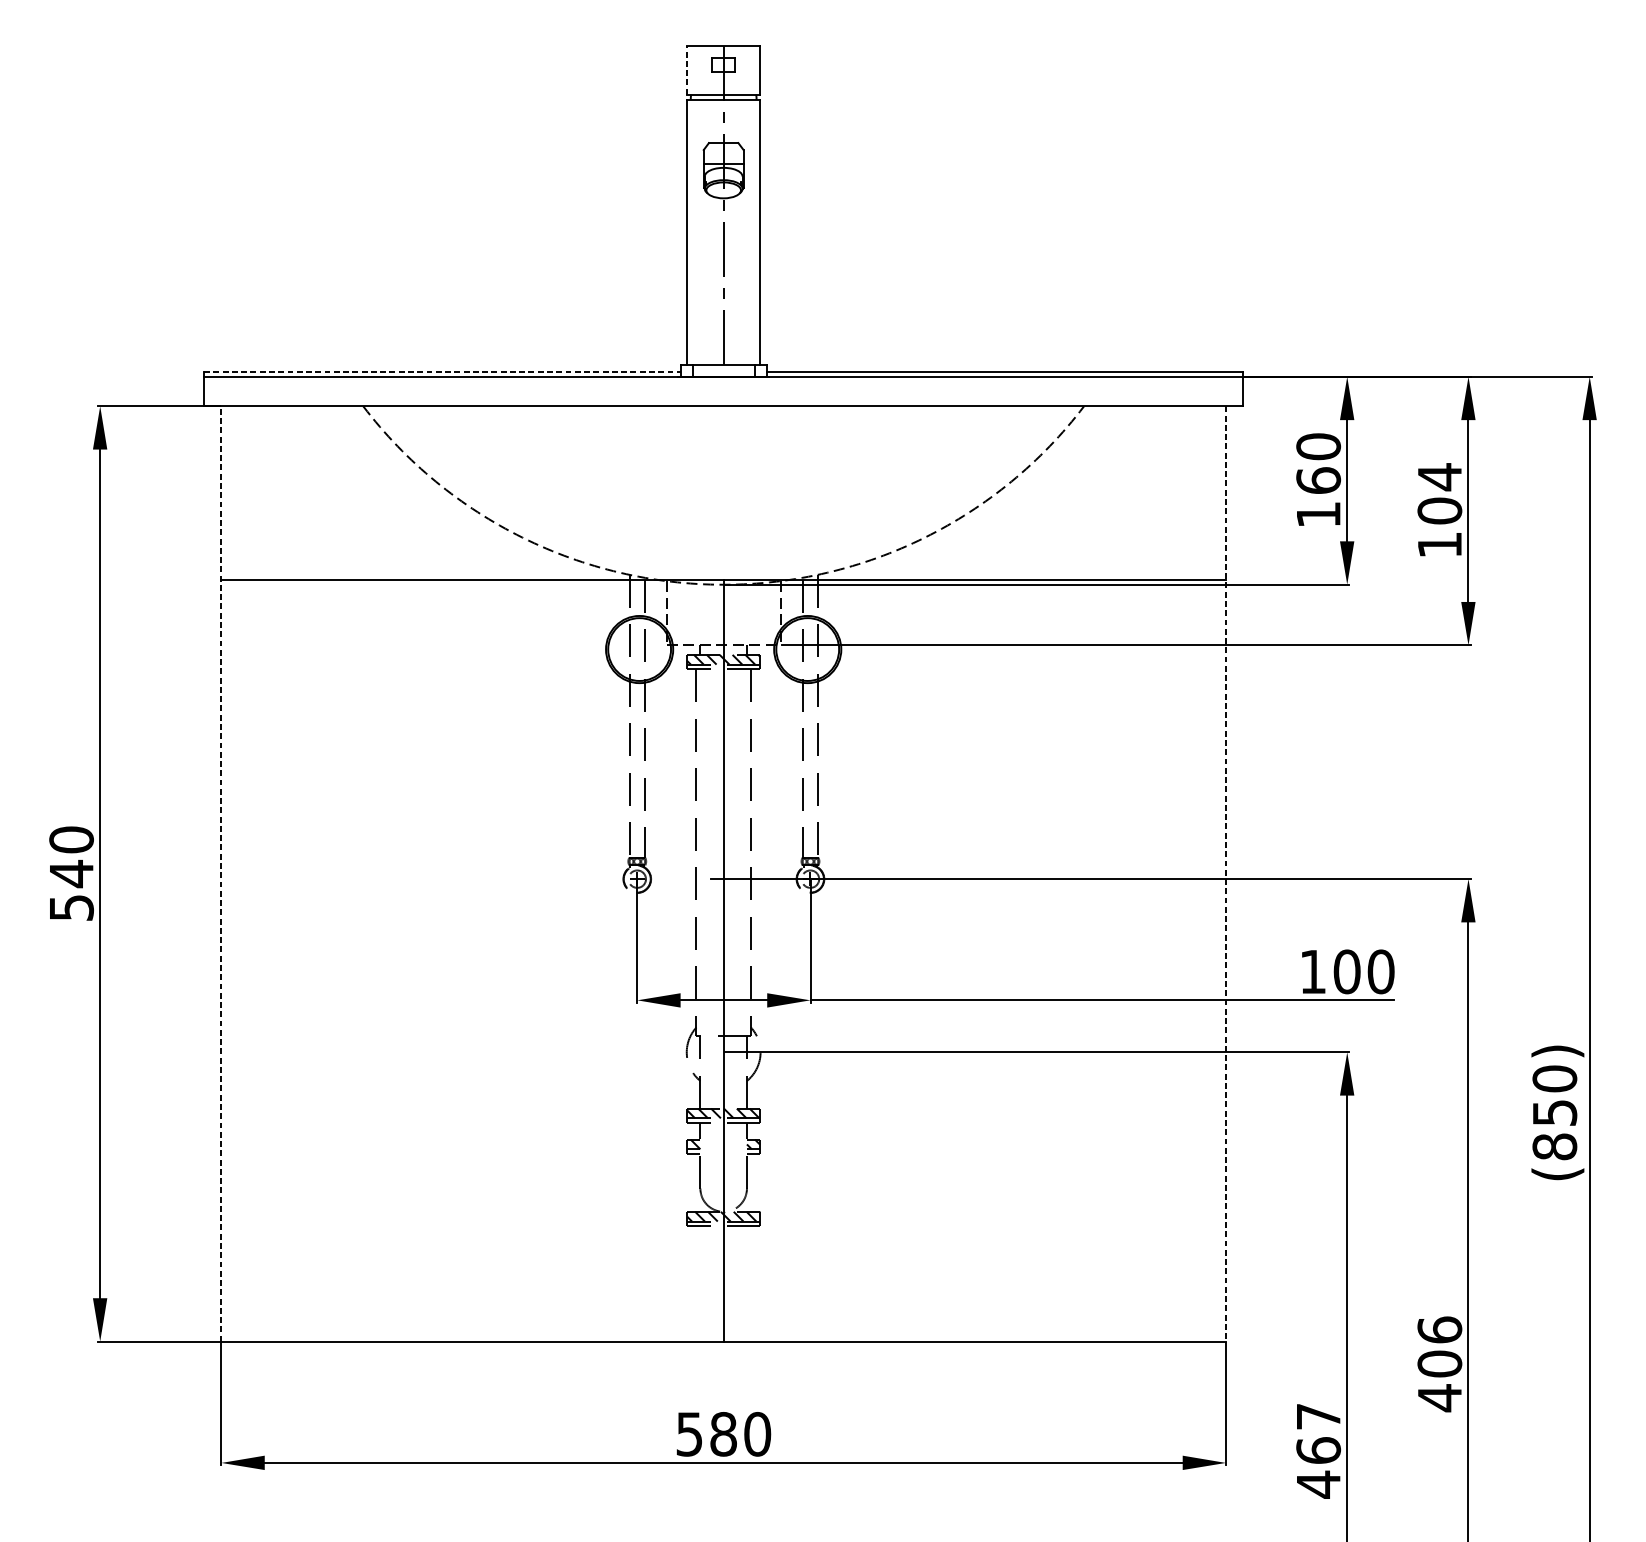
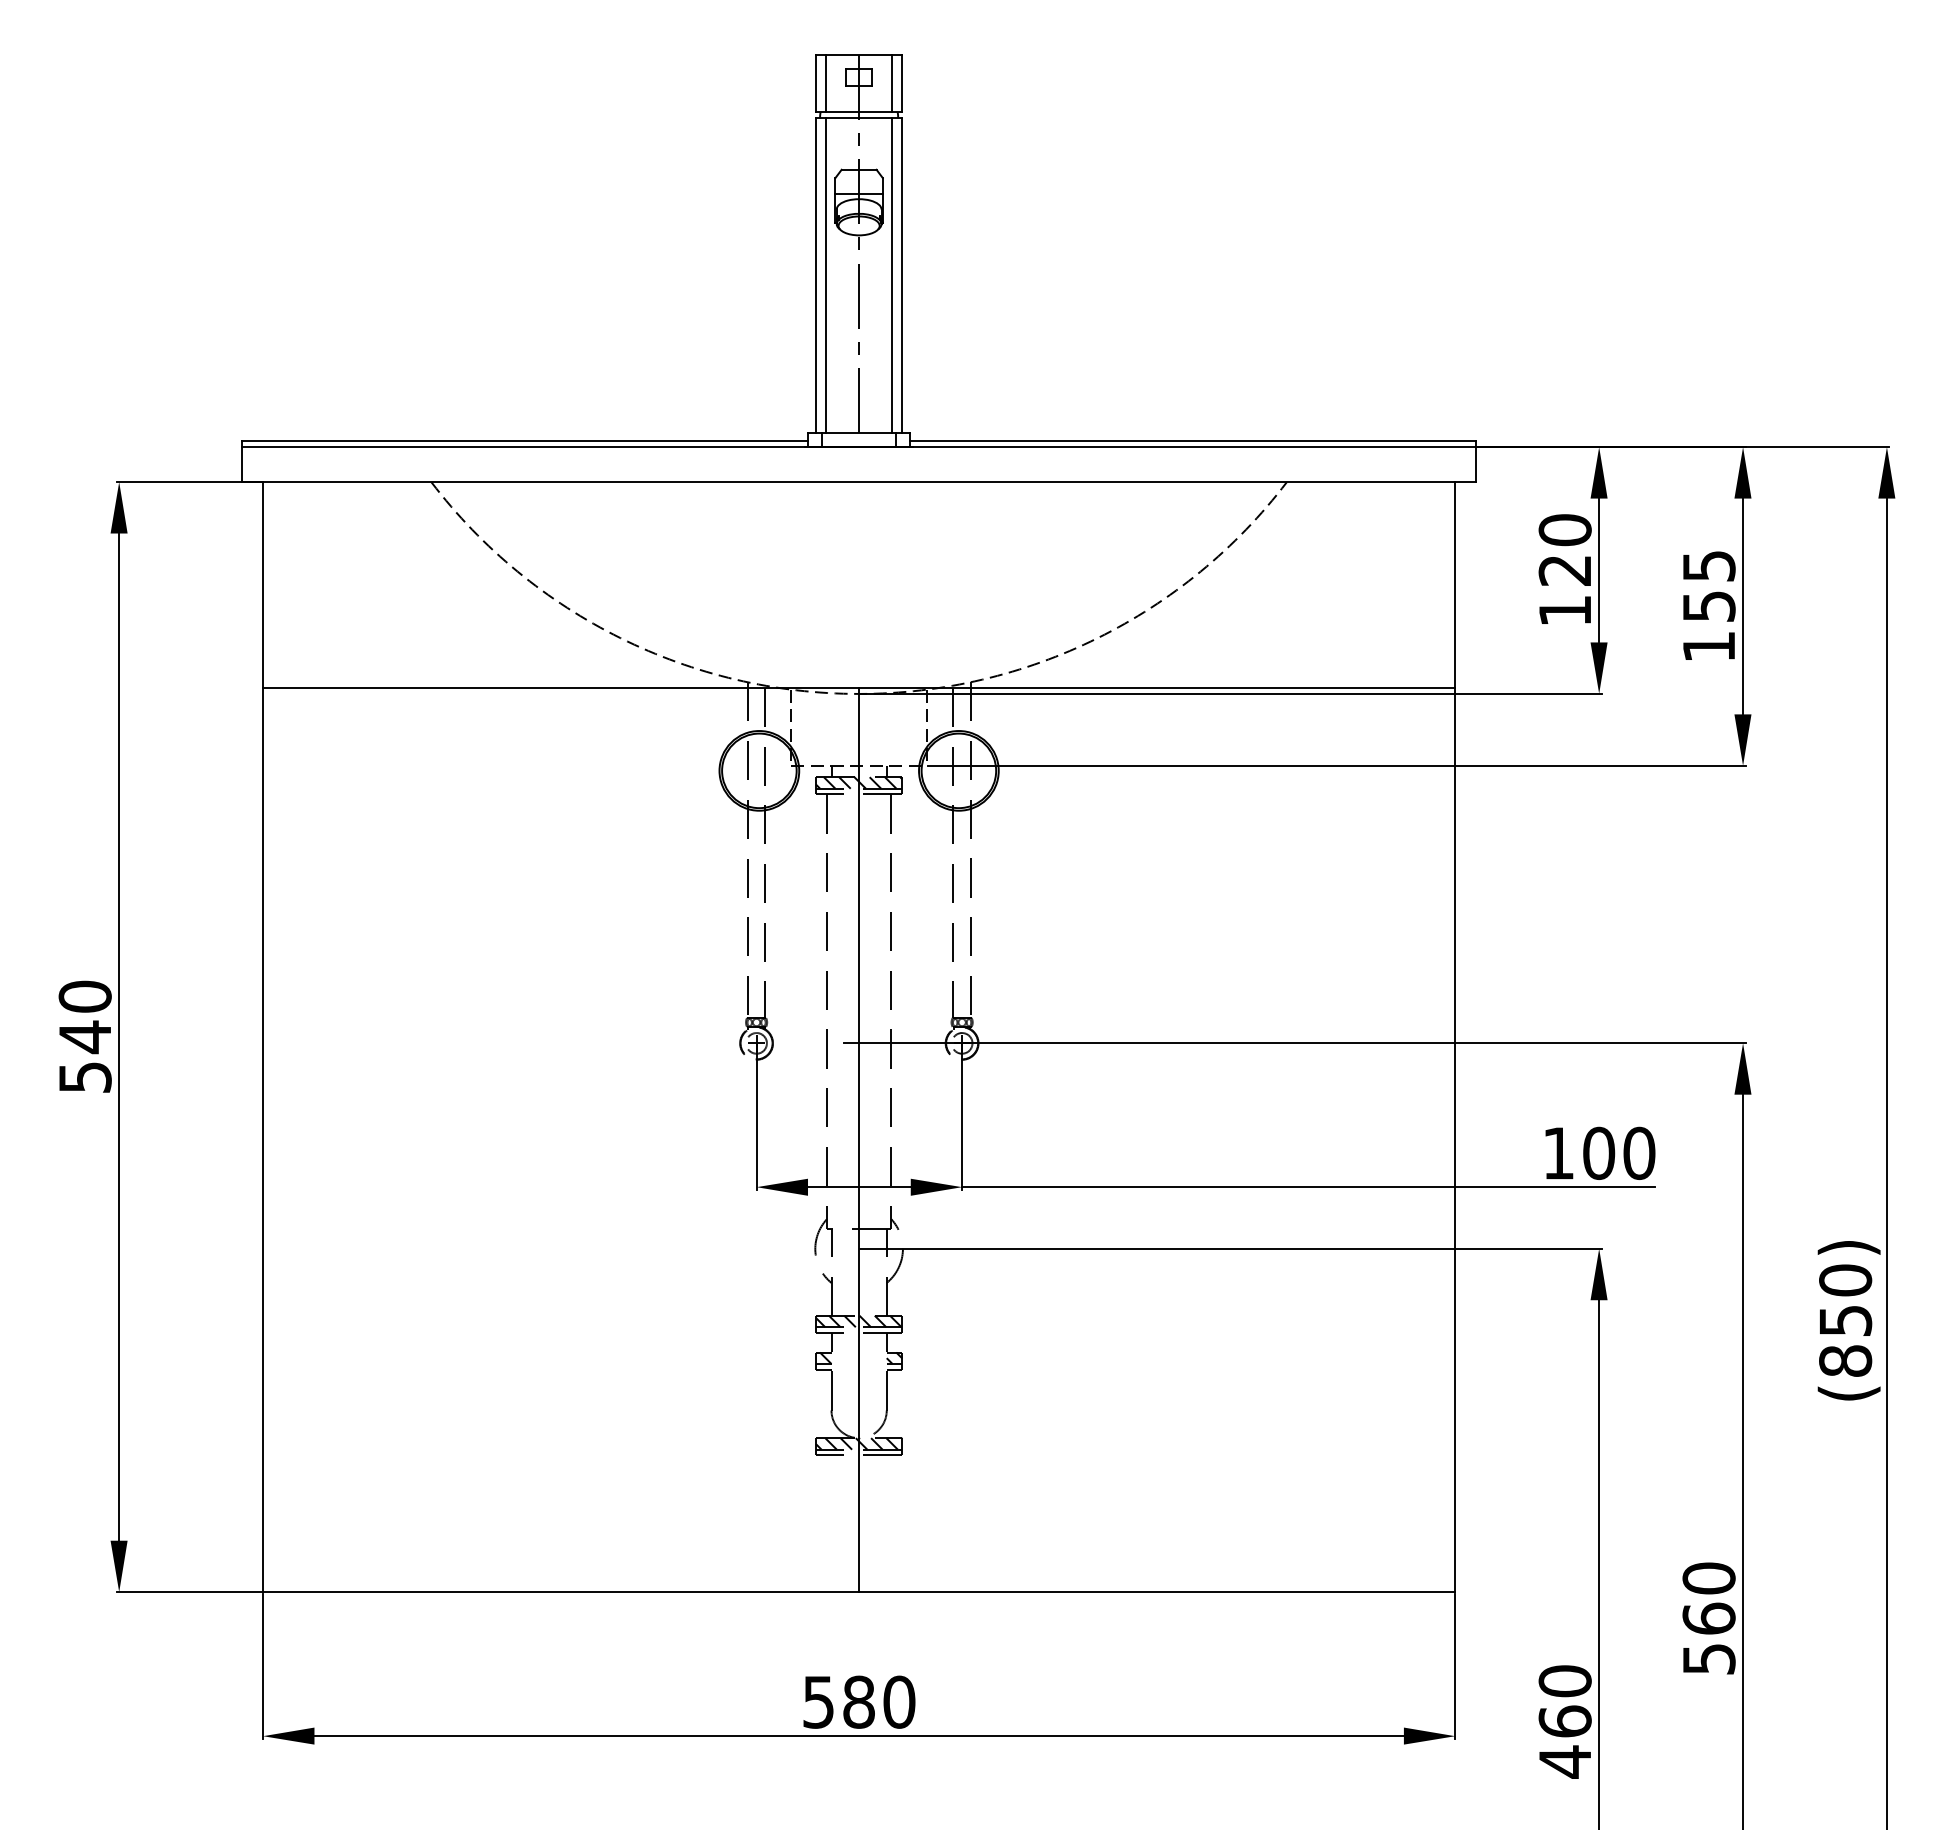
line: (686, 70) -> (815, 83), dashed -> solid
line: (696, 70) -> (826, 83), added
line: (751, 70) -> (892, 83), added
line: (696, 232) -> (826, 275), added
line: (751, 232) -> (892, 275), added
line: (442, 372) -> (525, 441), dashed -> solid
text: (1318, 480) -> (1564, 570), 160 -> 120
text: (1439, 493) -> (1708, 585), 104 -> 155
line: (221, 874) -> (263, 1037), dashed -> solid
line: (1226, 874) -> (1455, 1037), dashed -> solid
text: (1439, 1364) -> (1708, 1619), 406 -> 560
text: (1318, 1416) -> (1564, 1681), 467 -> 460

